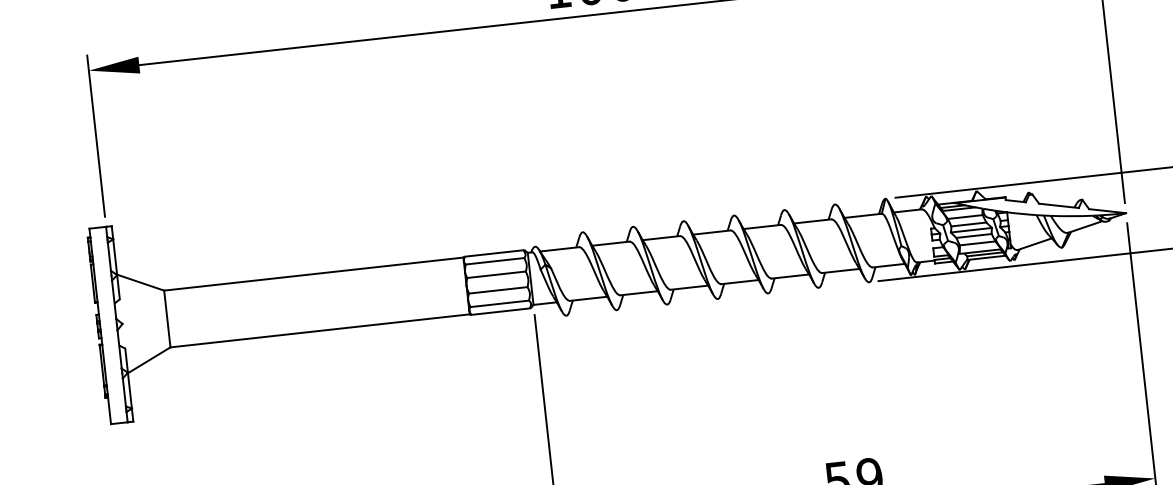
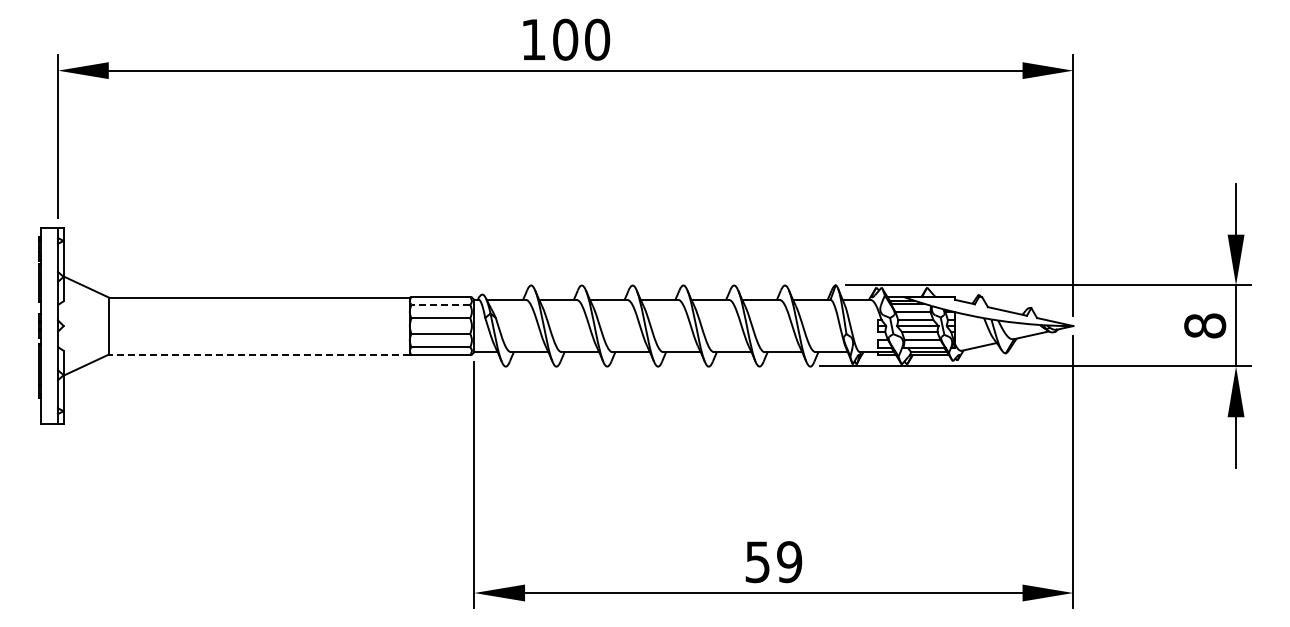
line: (494, 261) -> (440, 304), solid -> dashed
line: (320, 330) -> (259, 354), solid -> dashed

